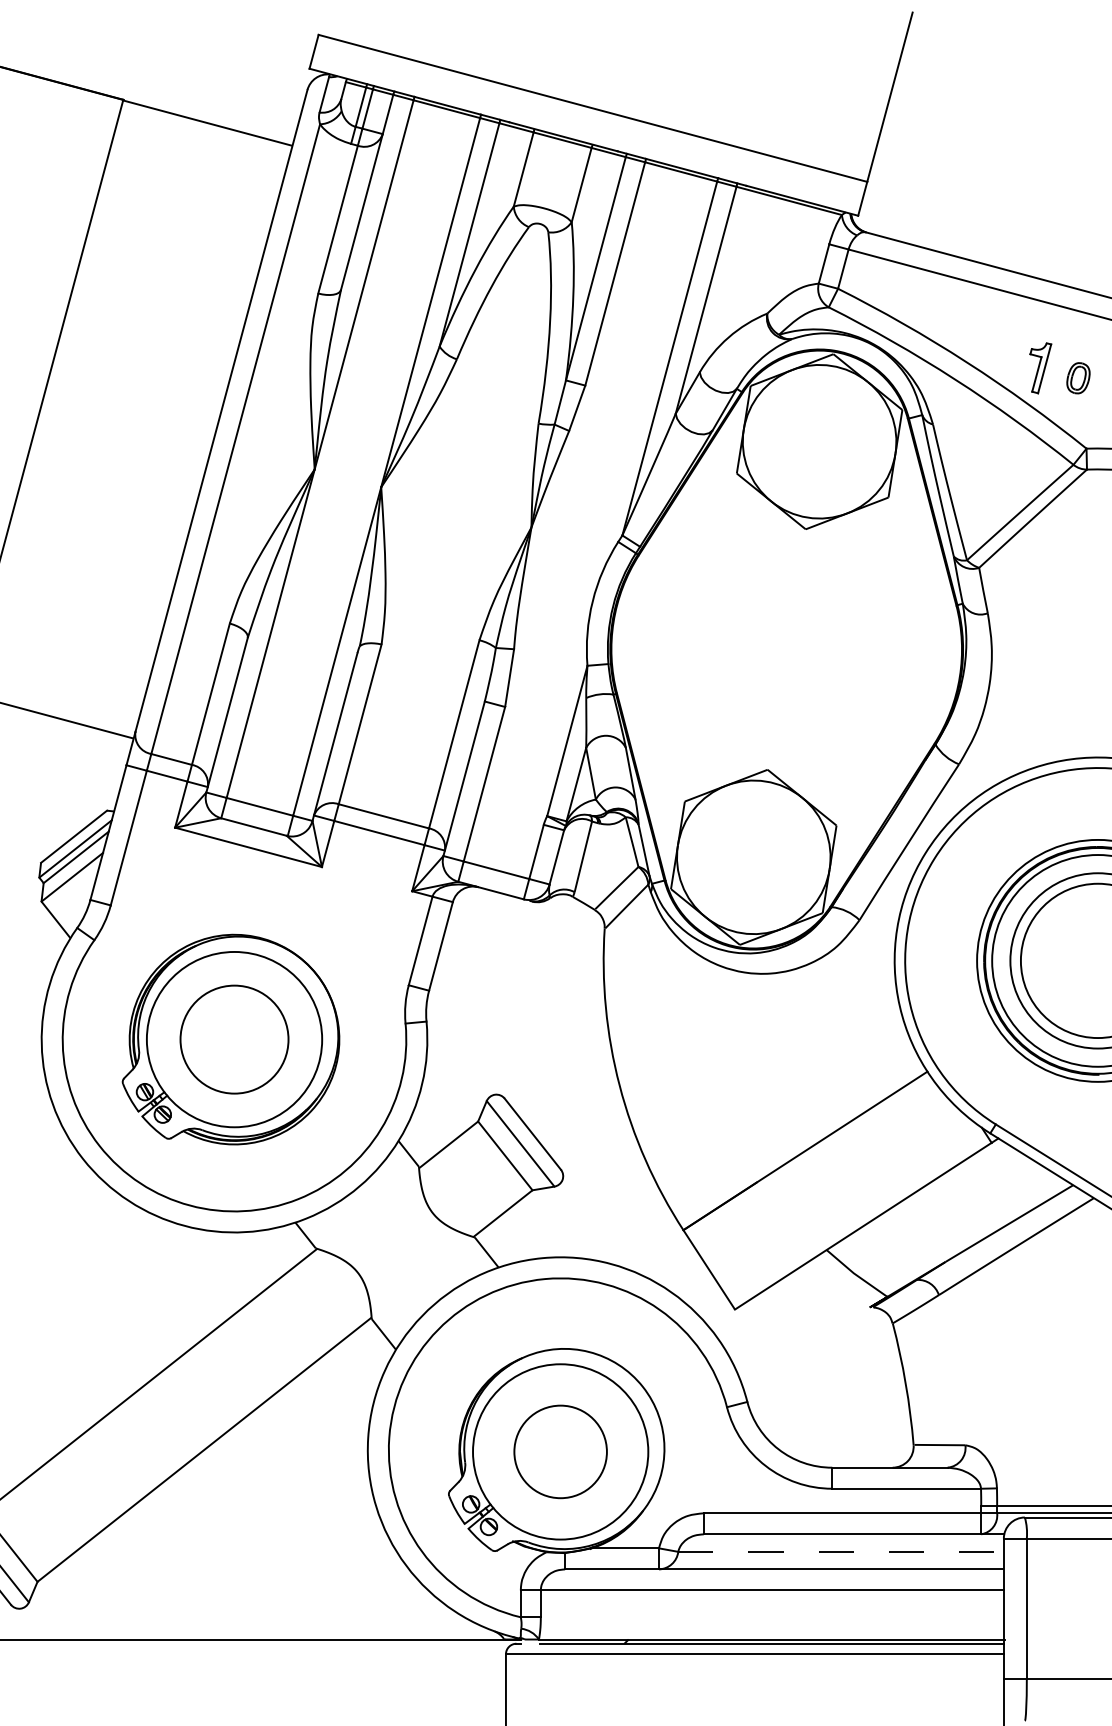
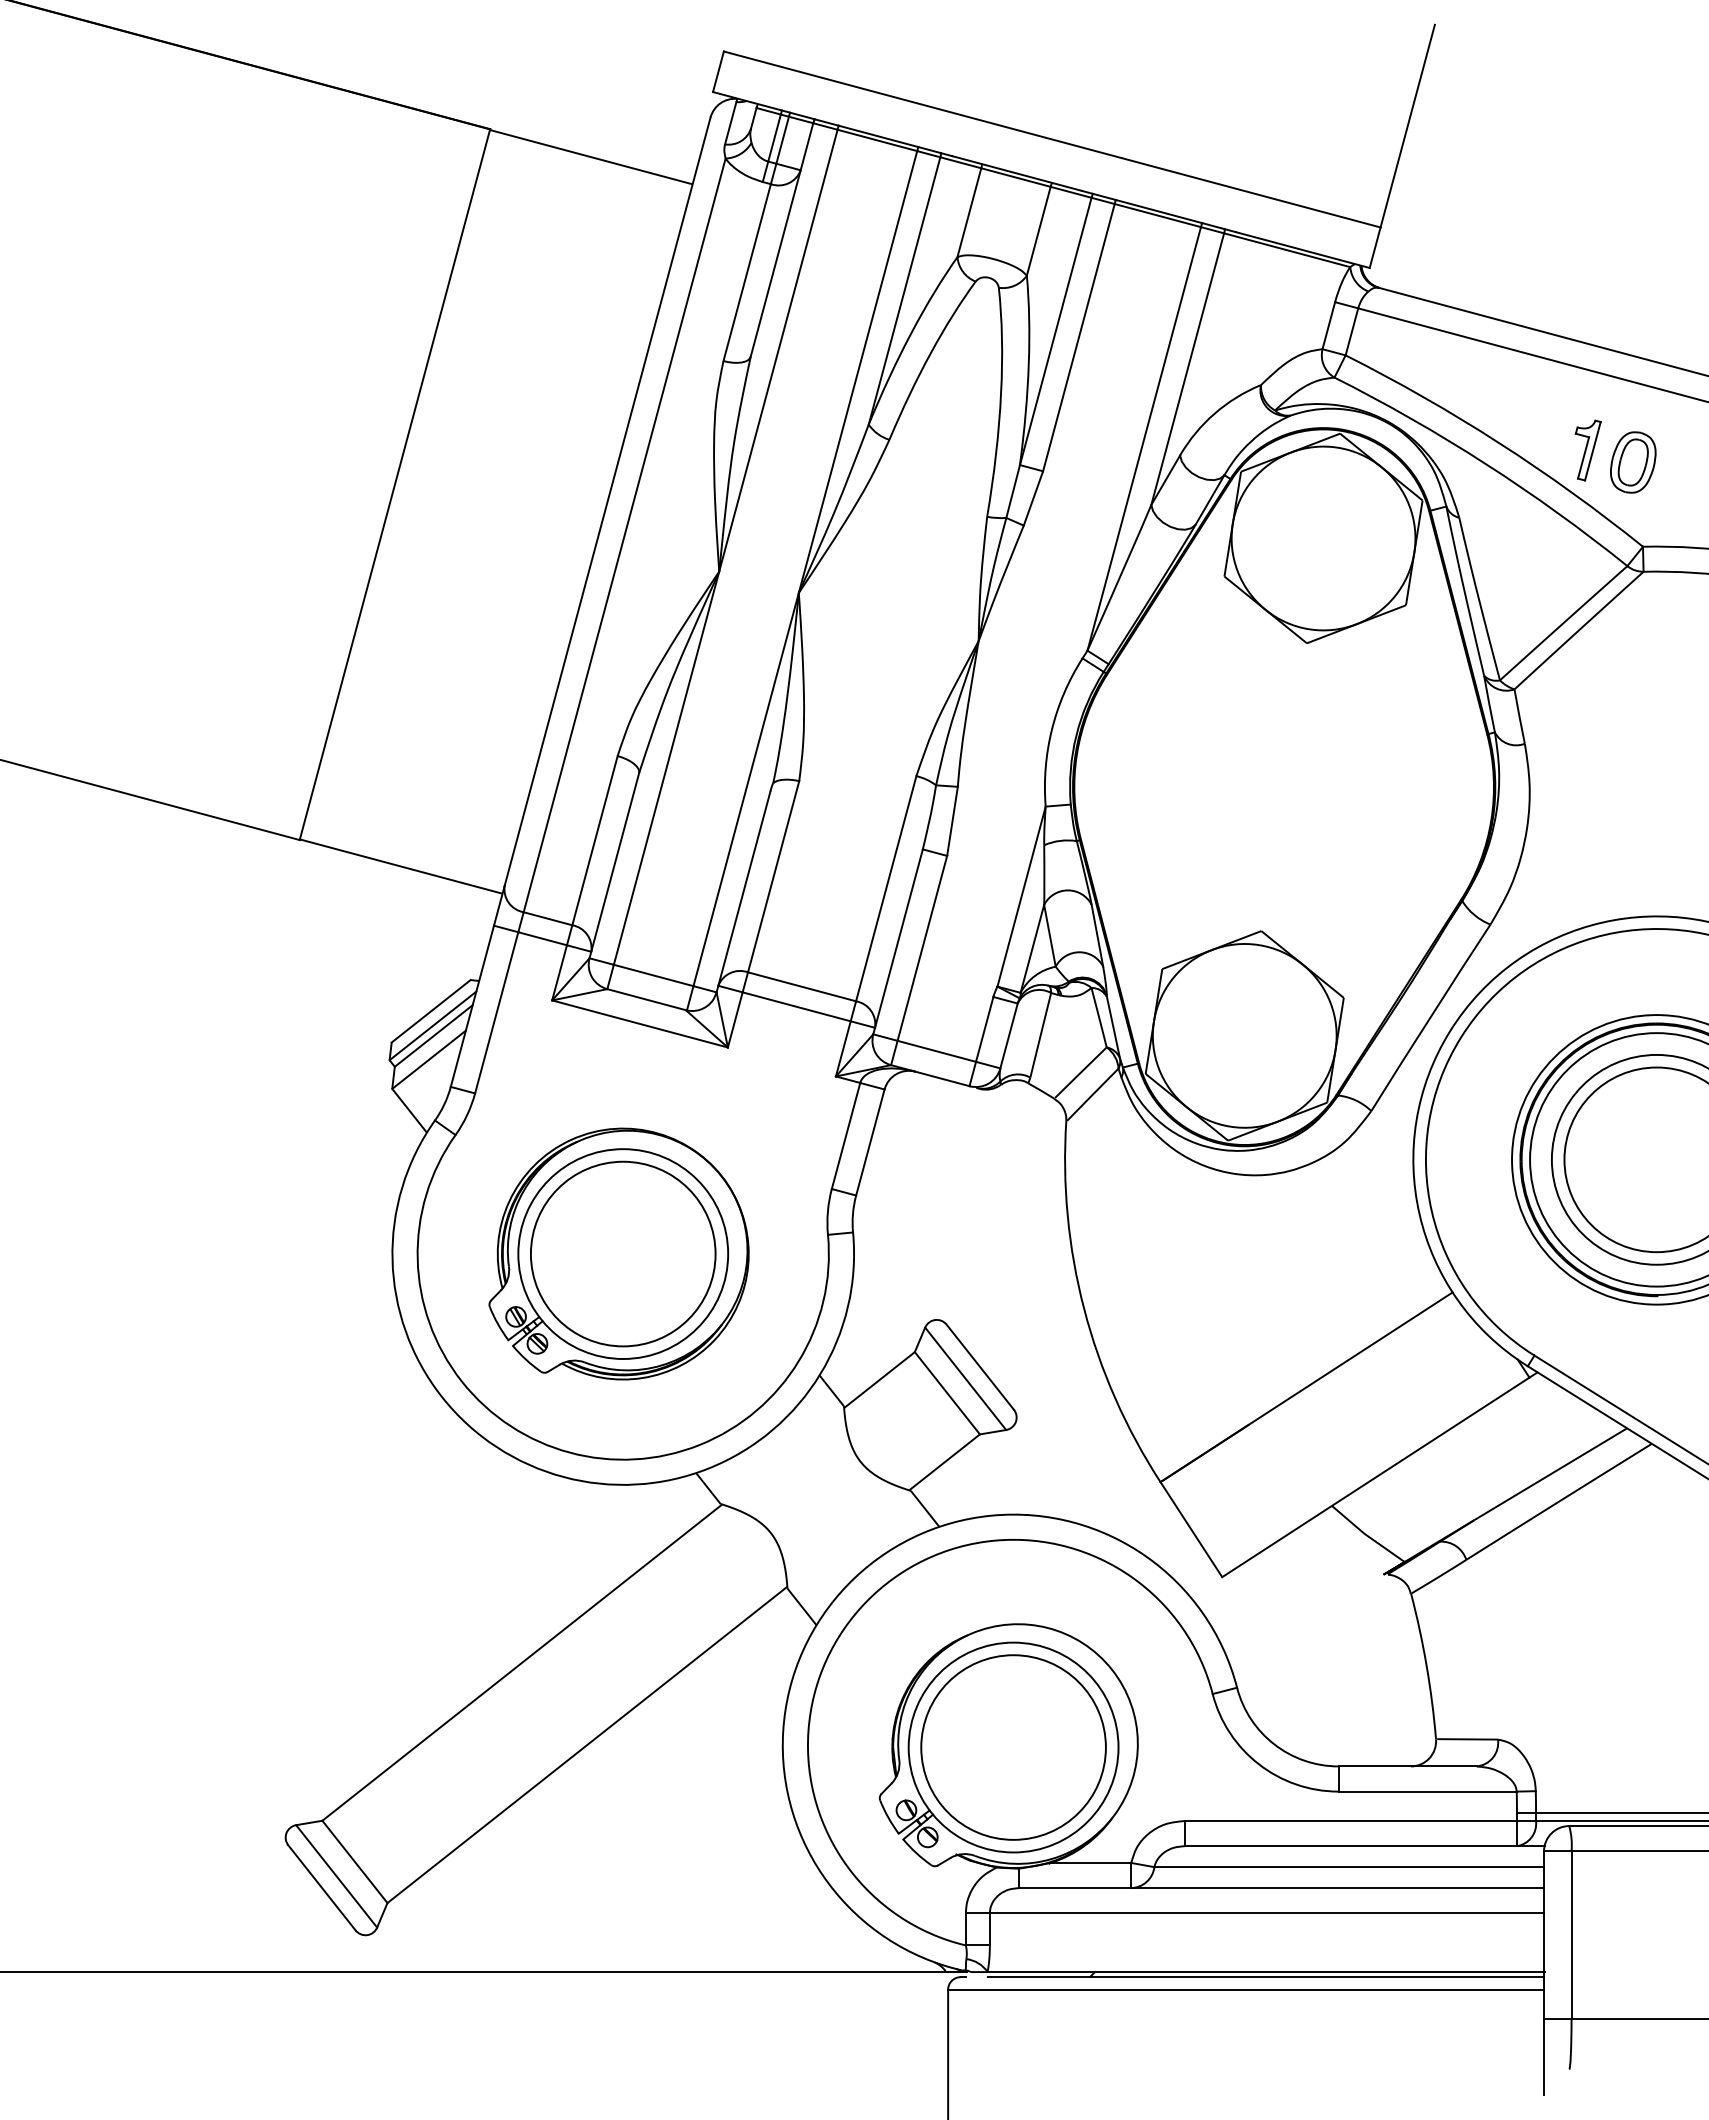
part: (1078, 378) -> (1633, 462), size x1.67
circle: (233, 1039) -> (622, 1253), size x1.43
circle: (560, 1451) -> (1013, 1747), size x1.67
line: (841, 1552) -> (1349, 1867), dashed -> solid

